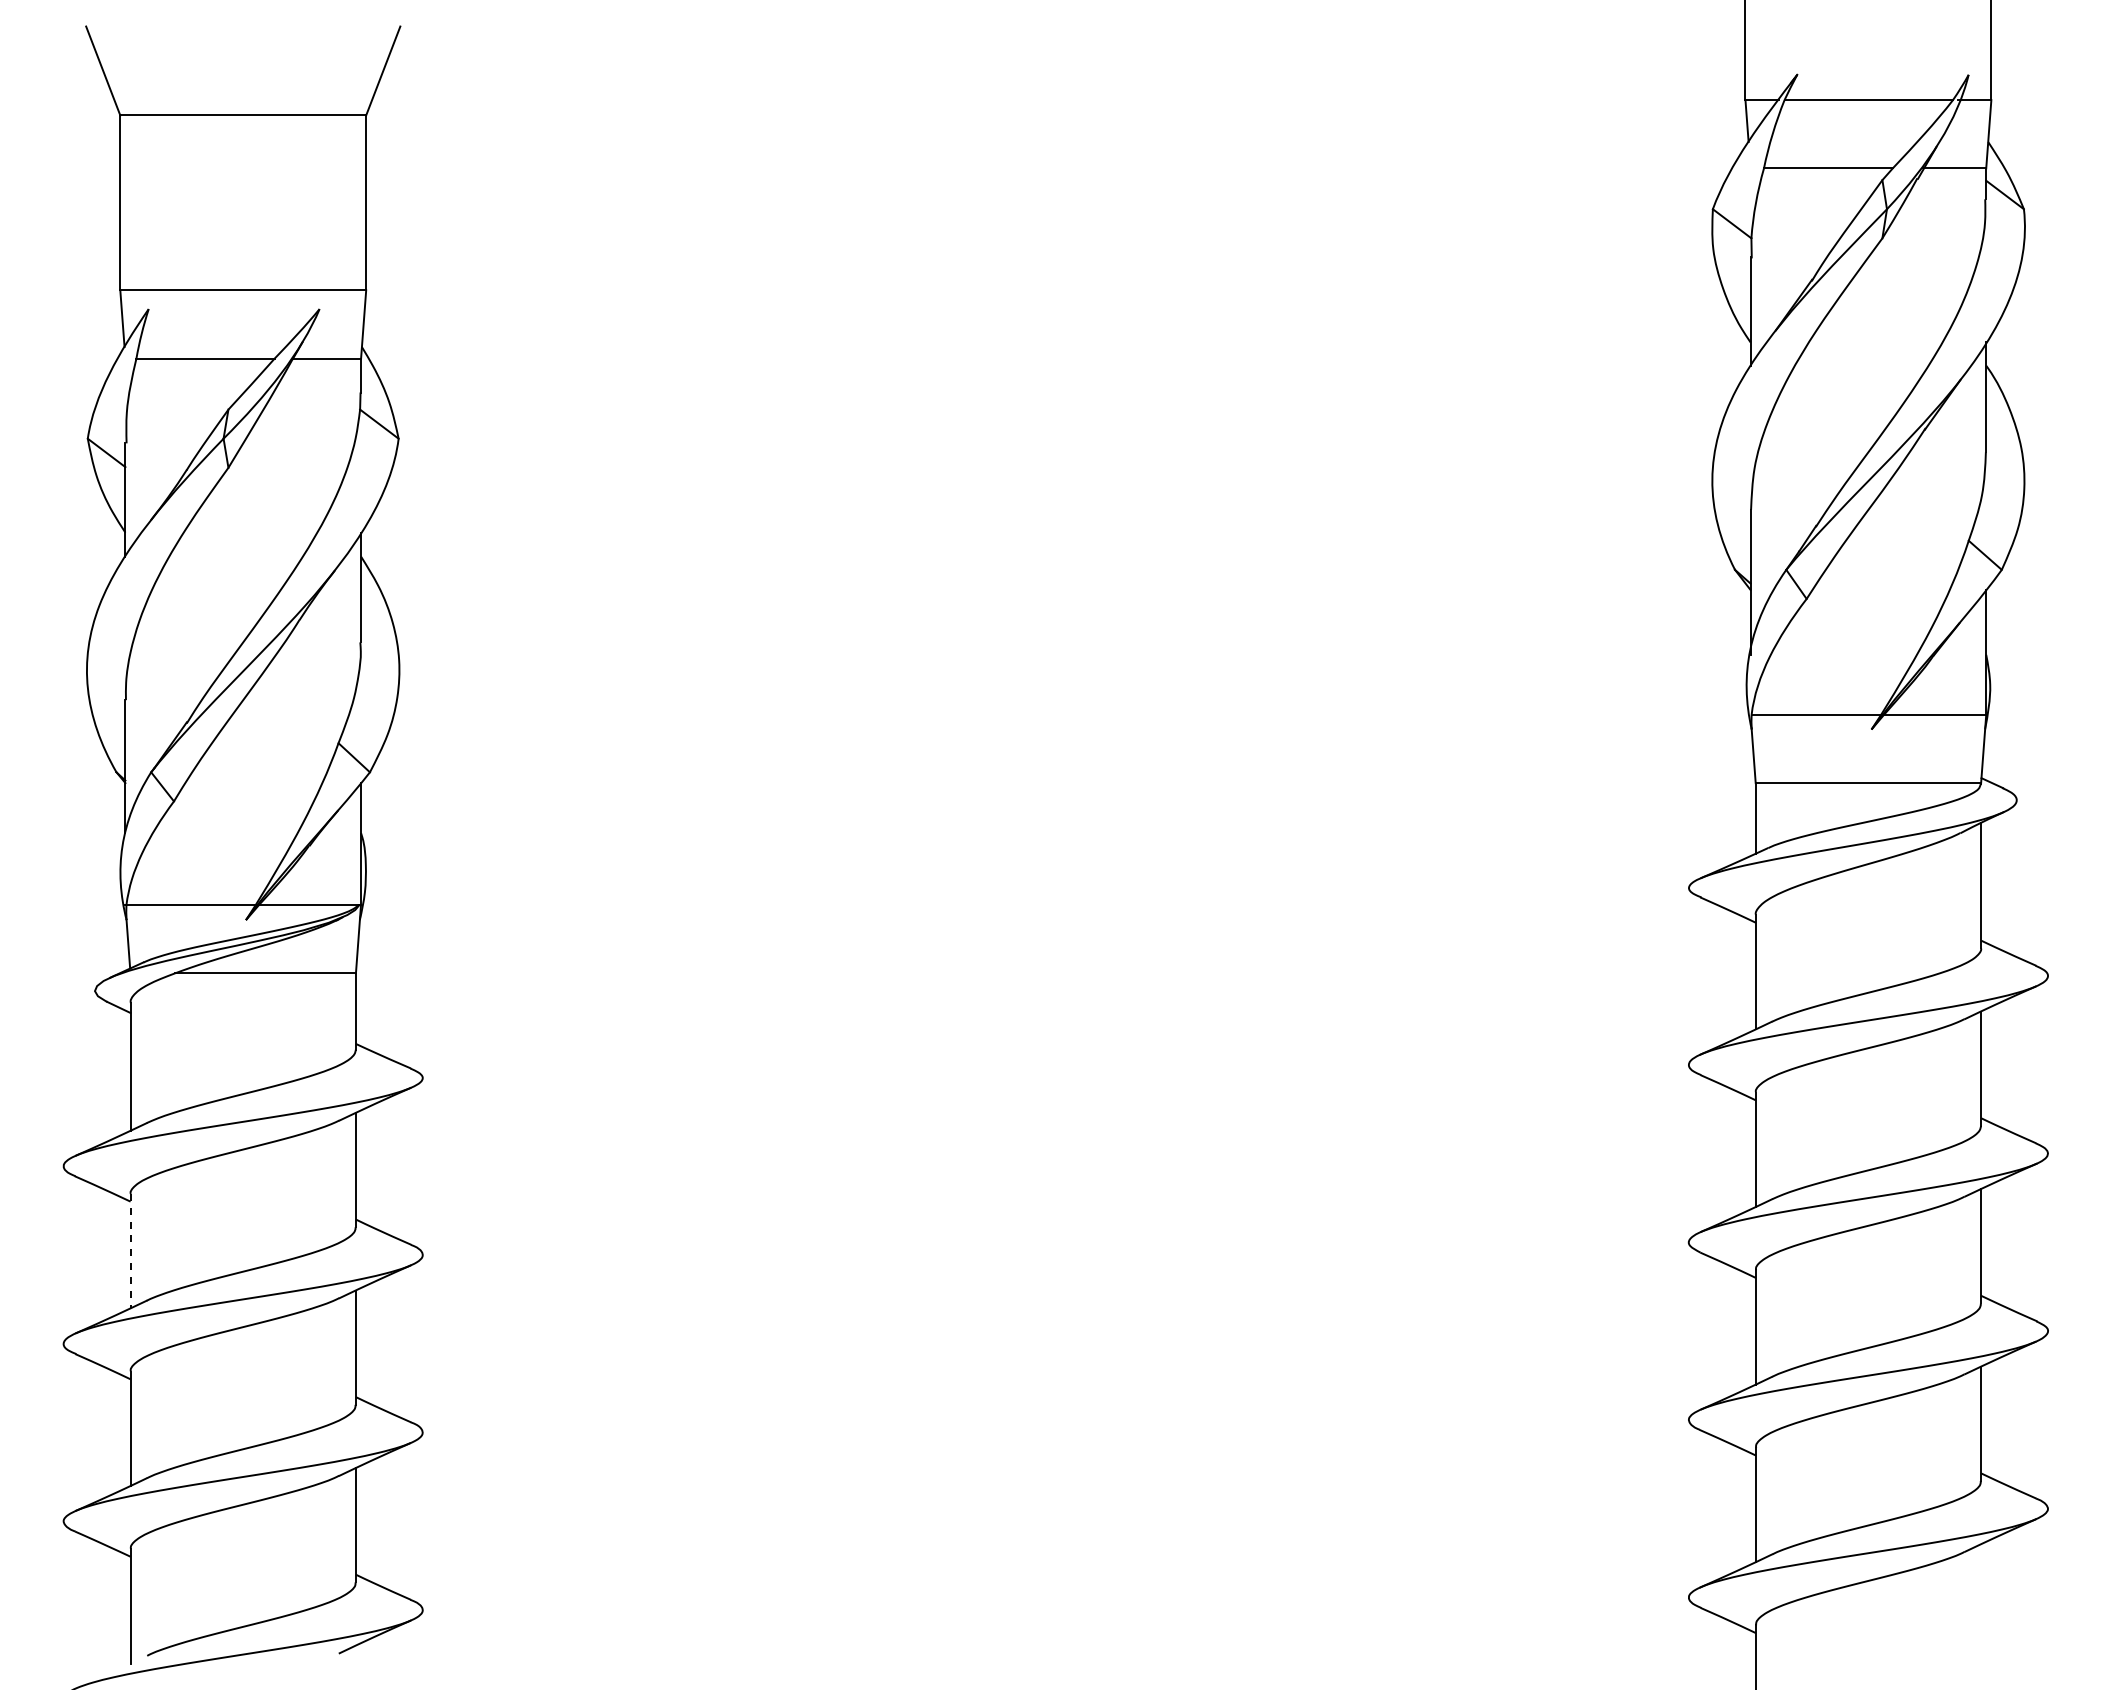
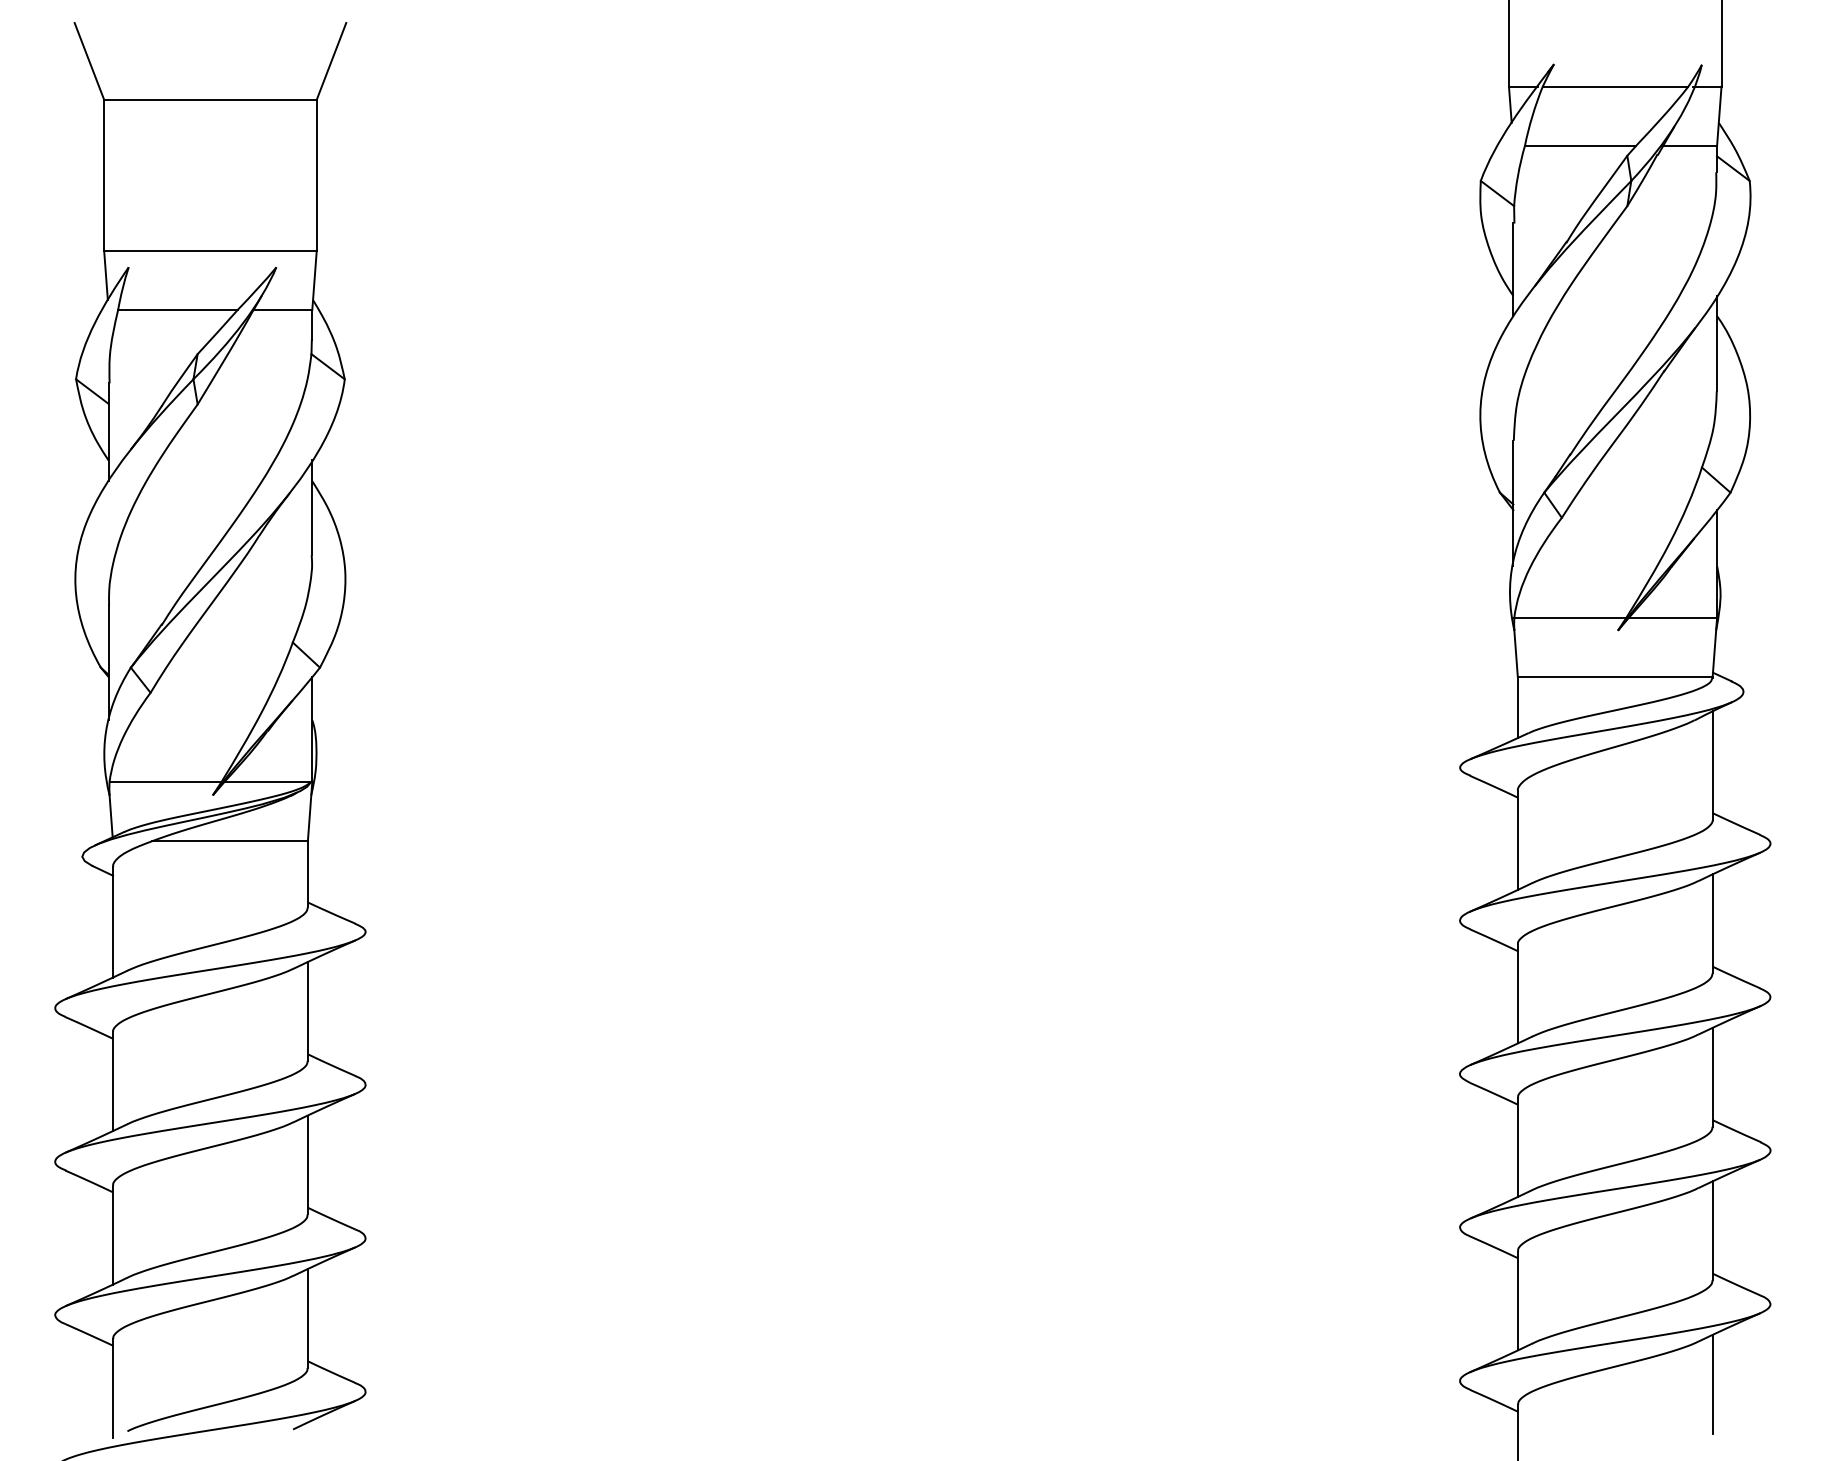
line: (130, 1251) -> (112, 1081), dashed -> solid
line: (1981, 1601) -> (1713, 1384), added

